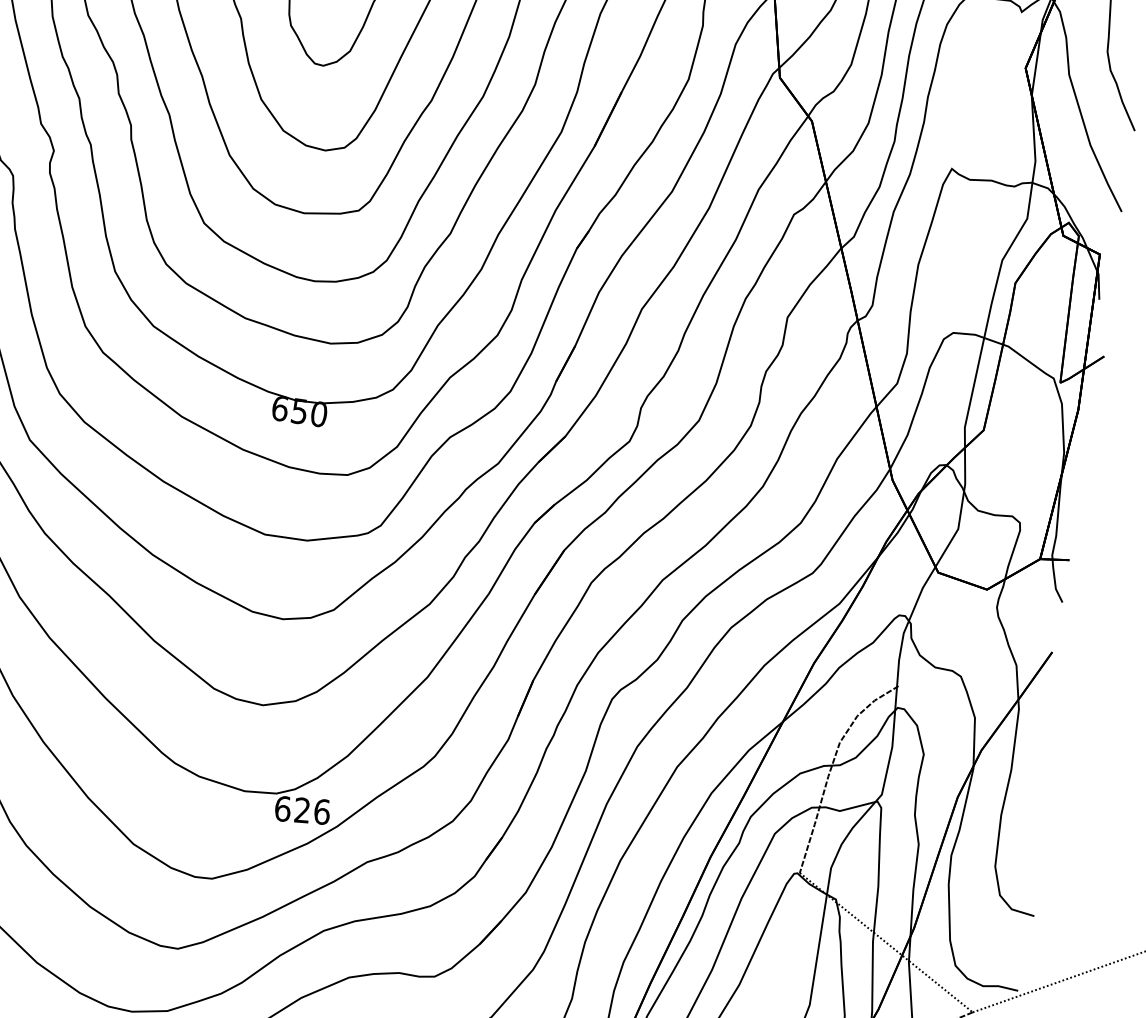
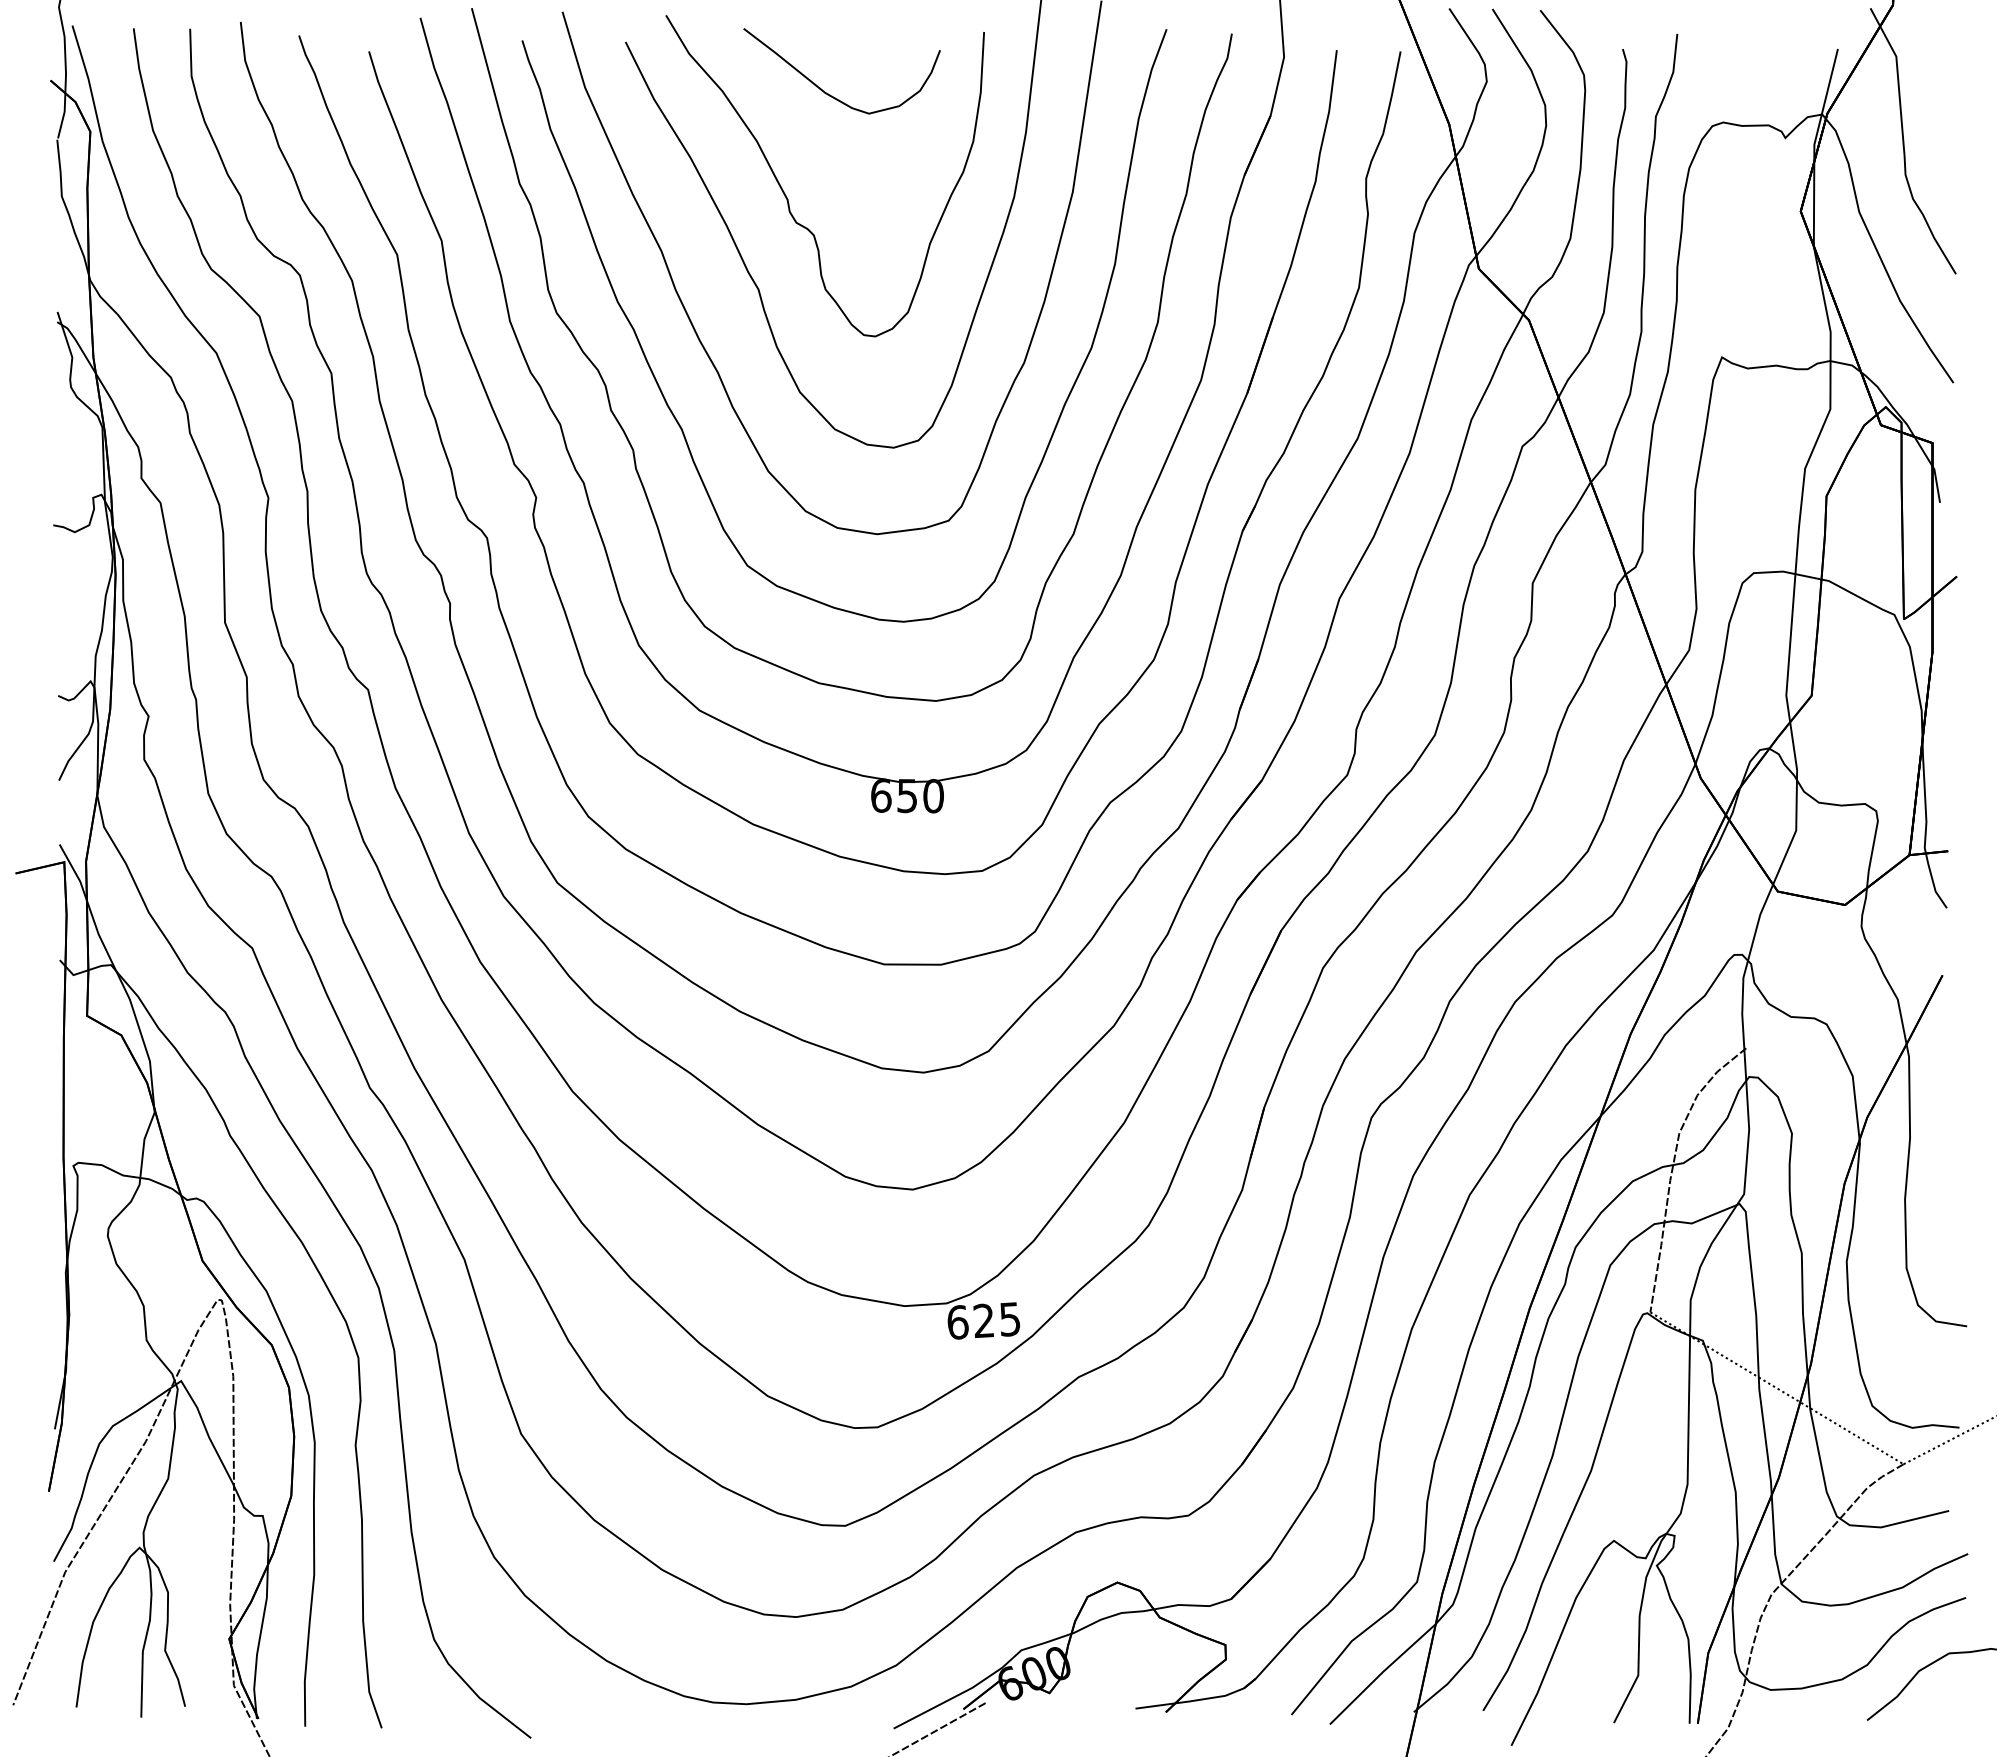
text: (322, 812) -> (1010, 1319), 626 -> 625

